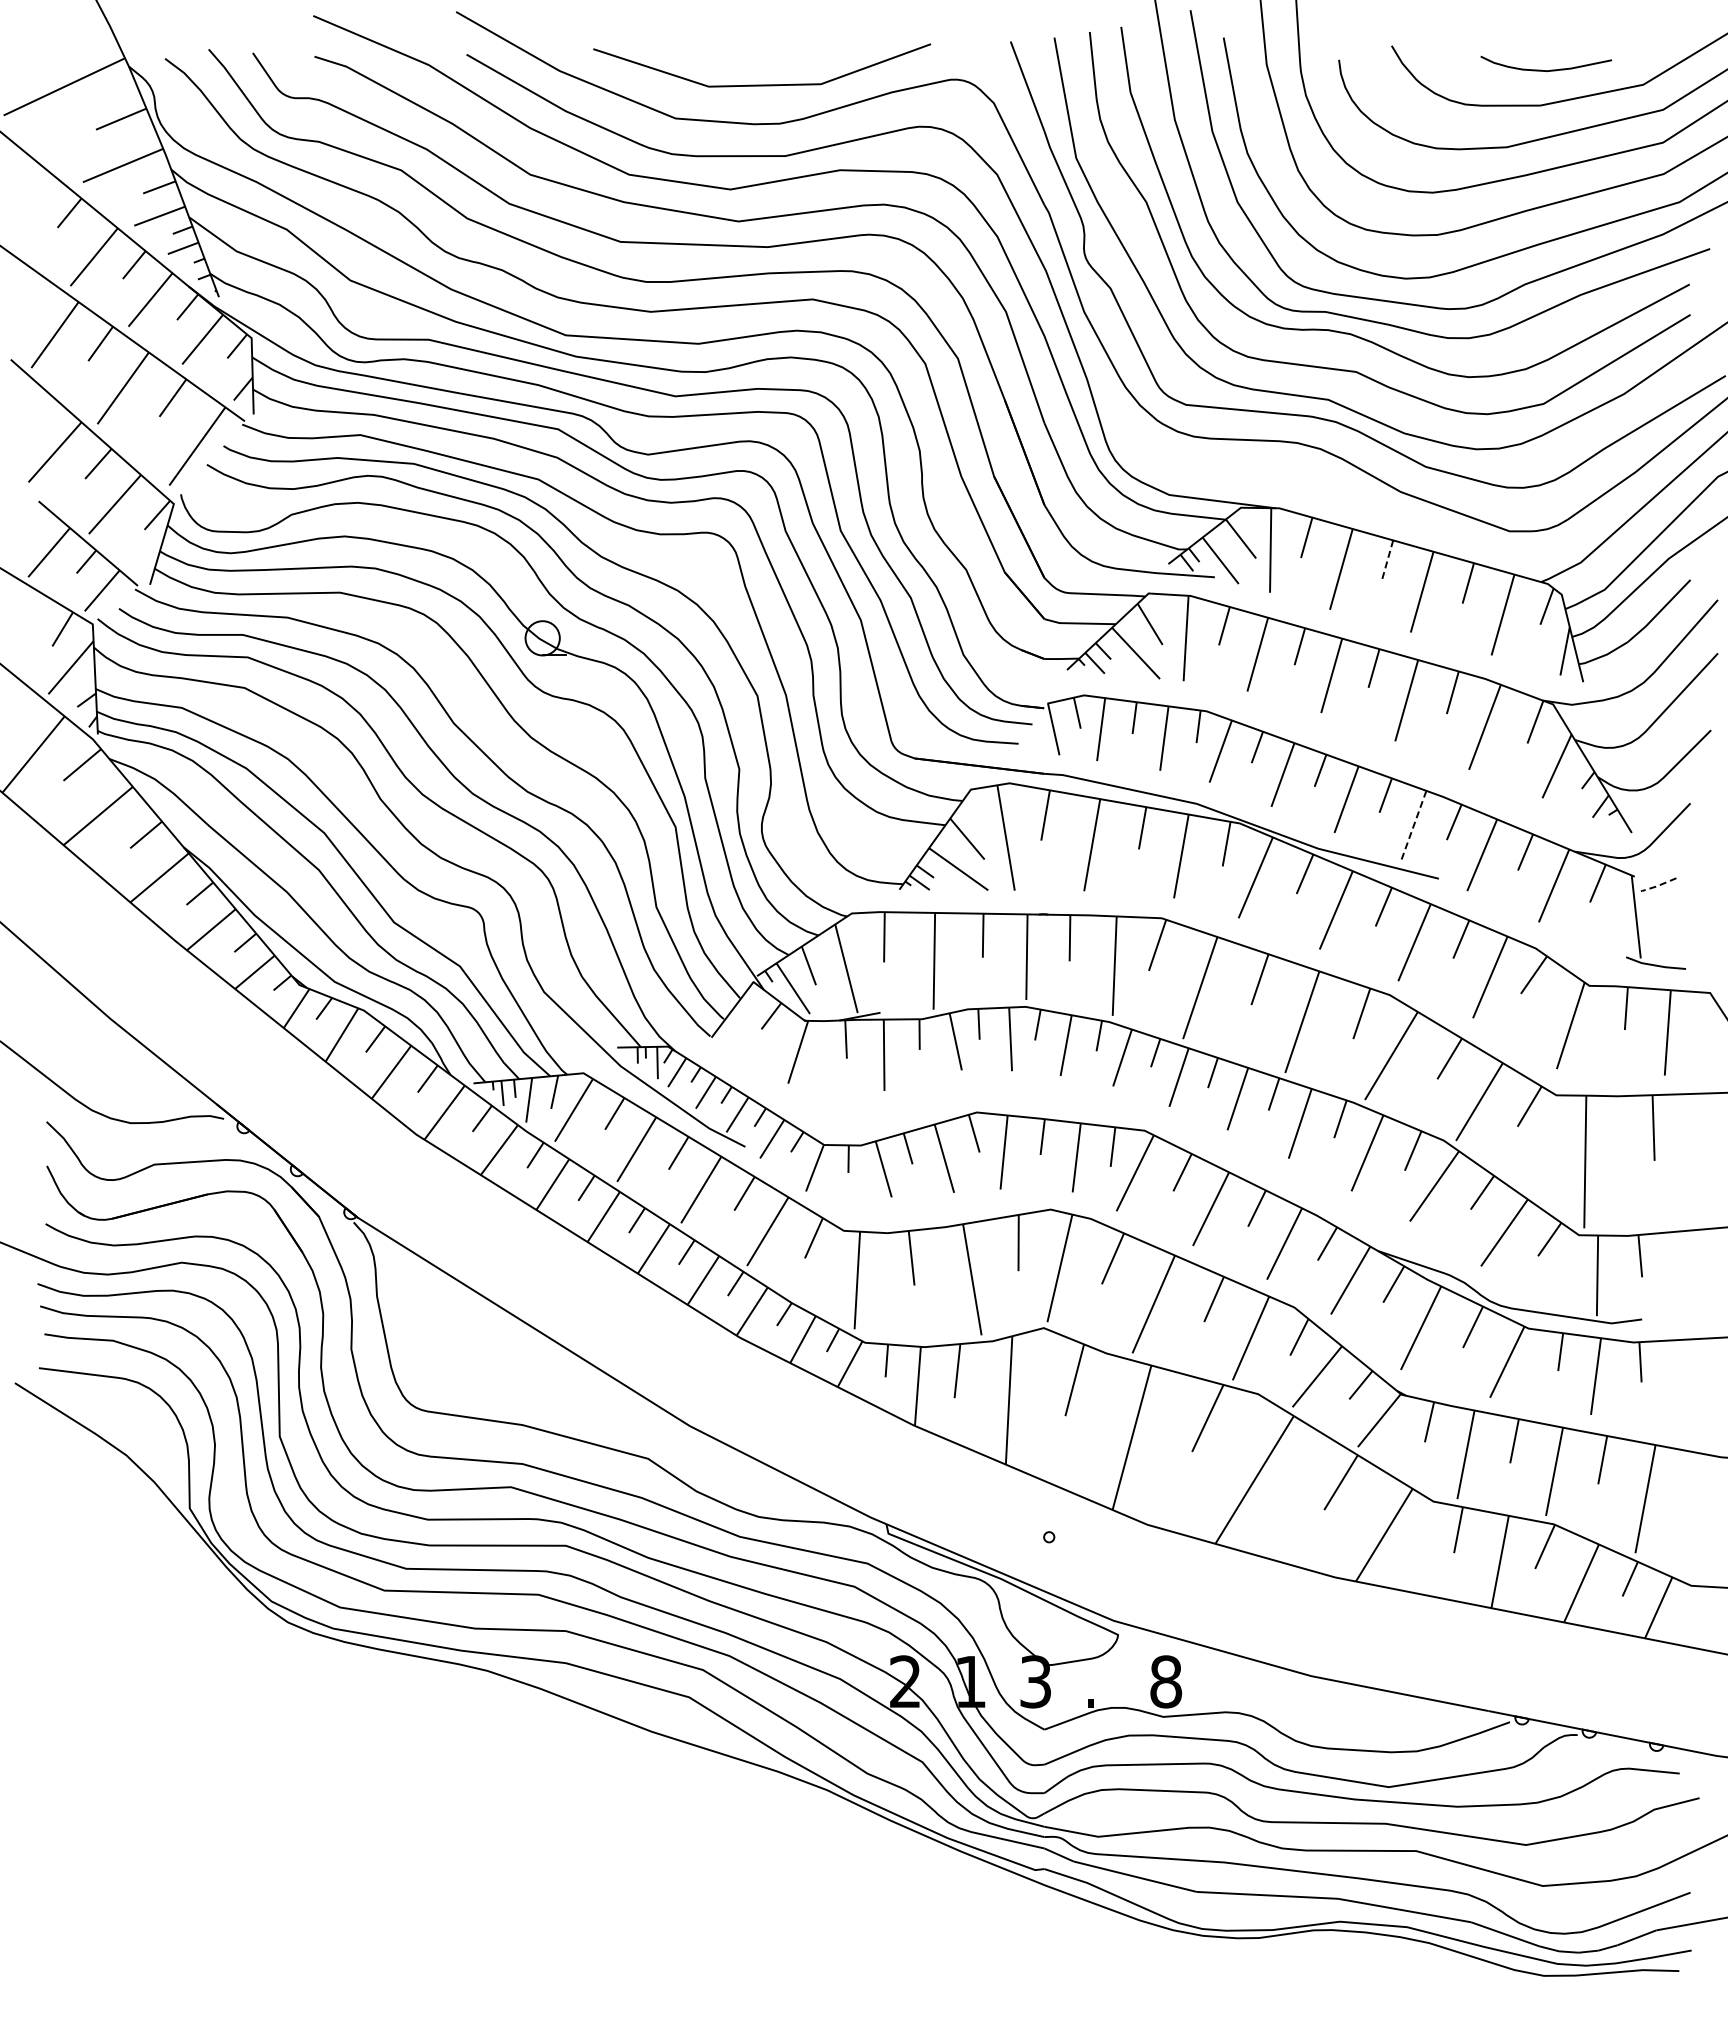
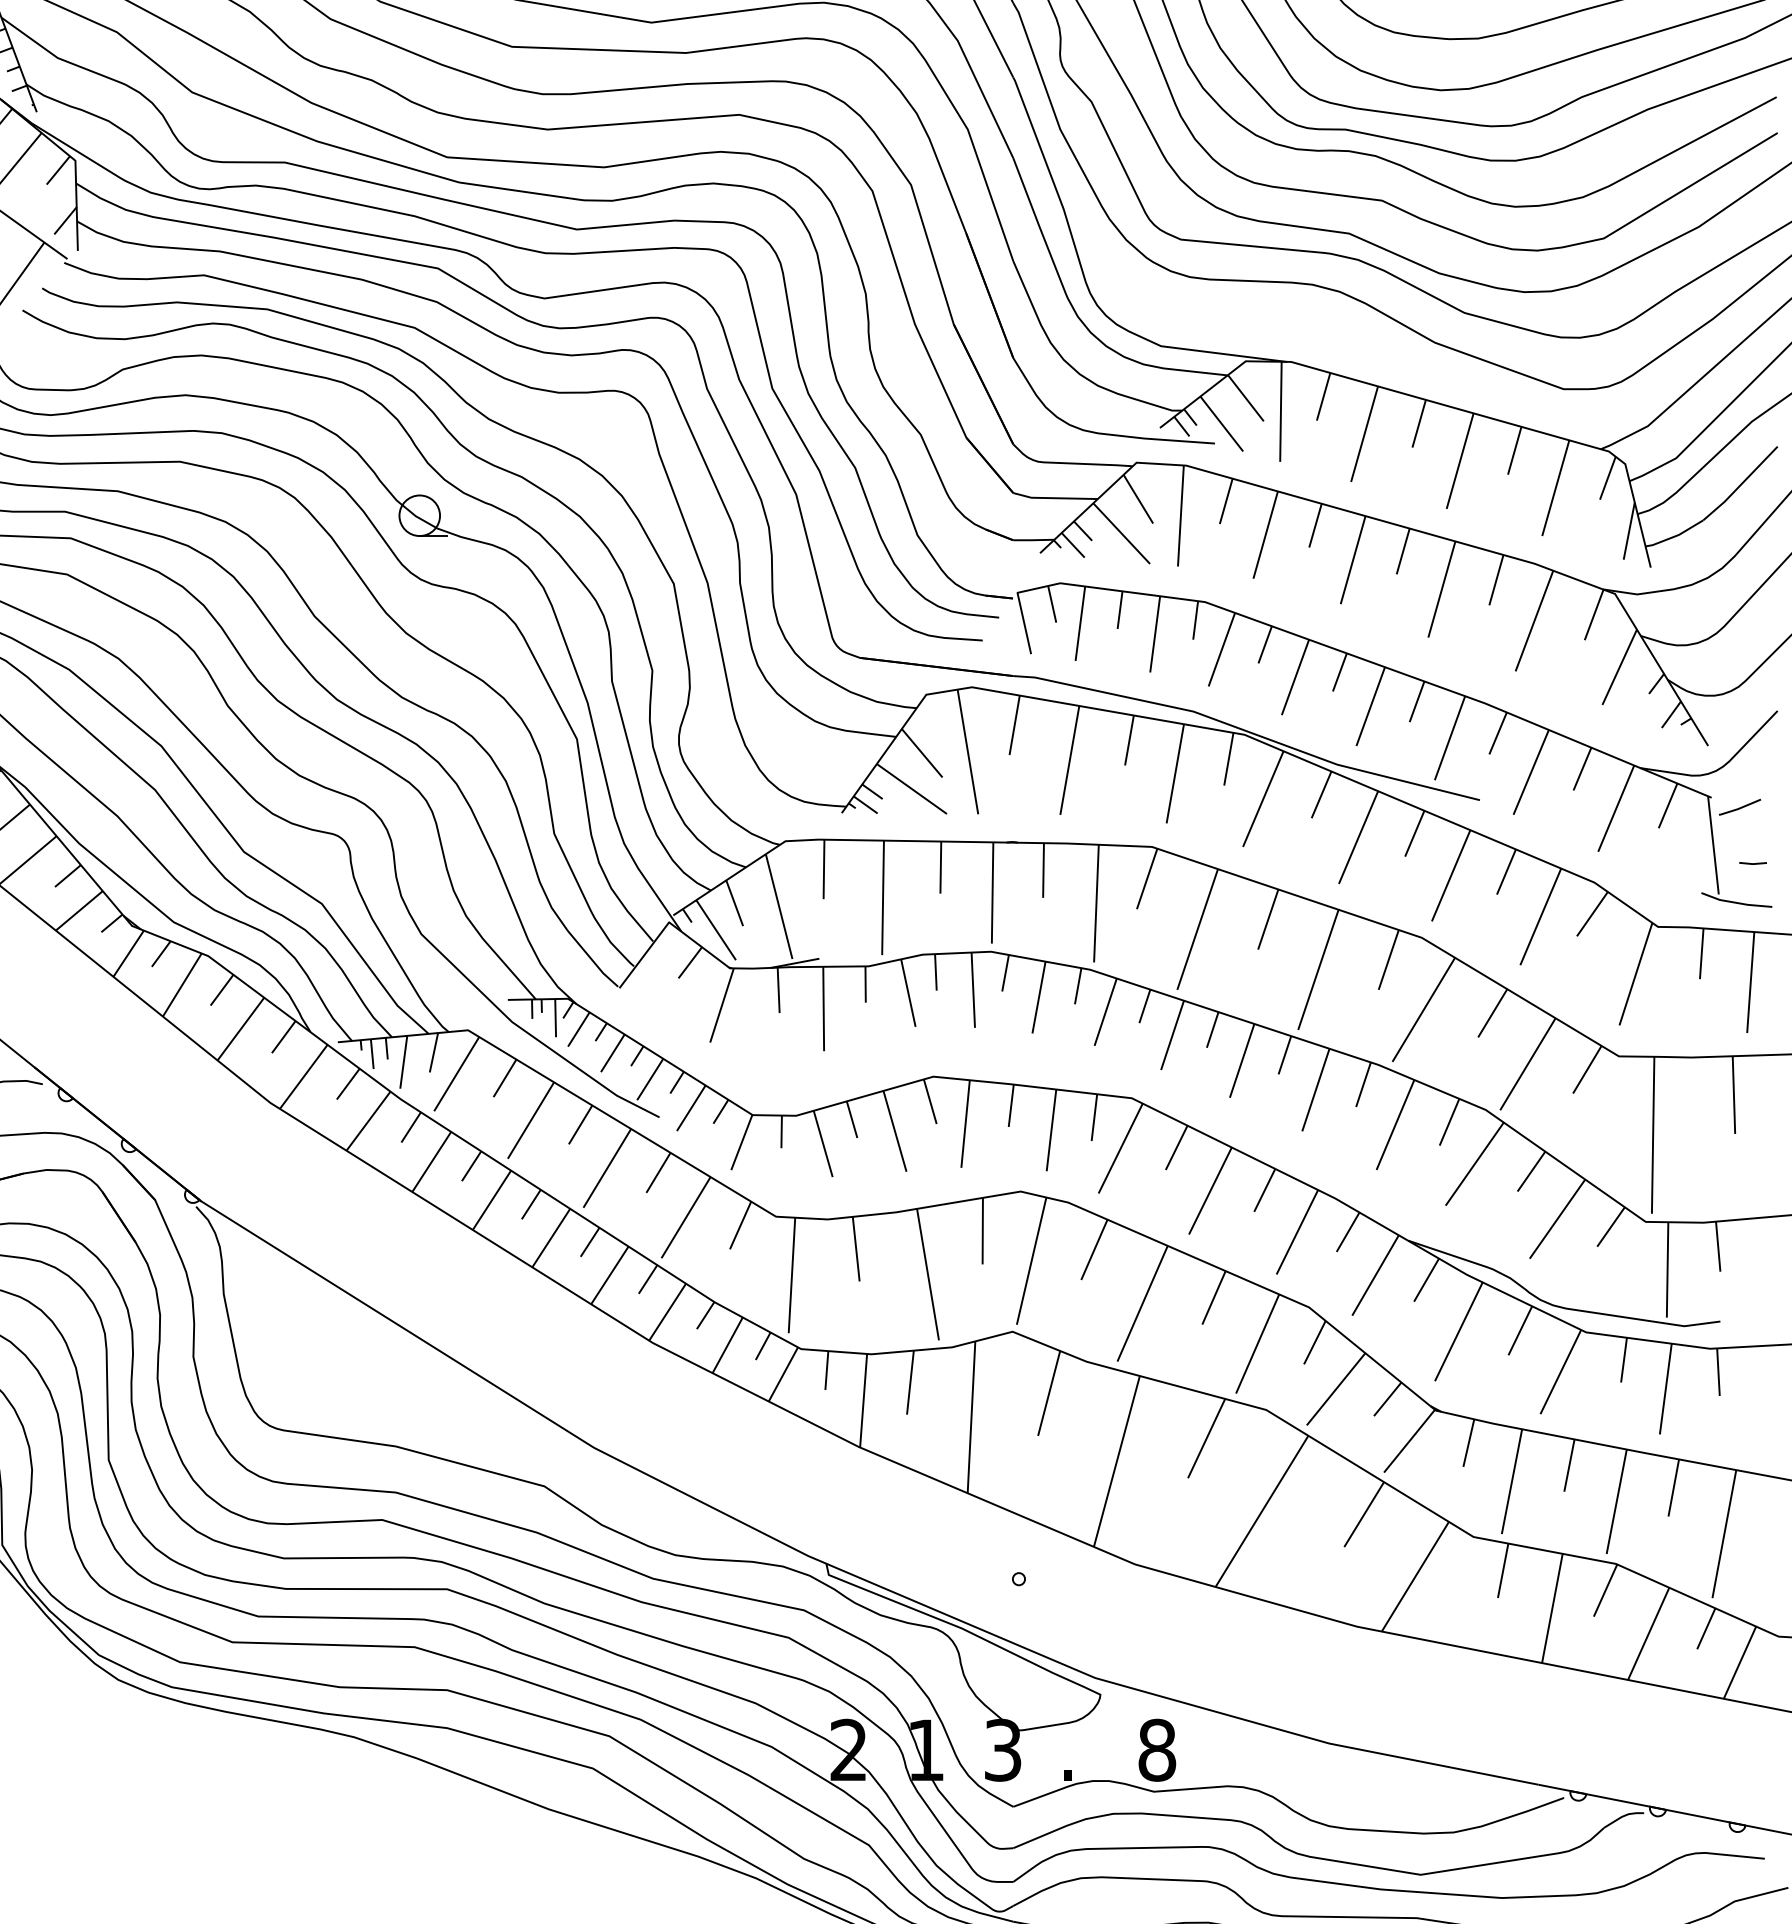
line: (1387, 560) -> (1419, 423), dashed -> solid
line: (1413, 826) -> (1449, 738), dashed -> solid
line: (1657, 886) -> (1738, 809), dashed -> solid
line: (1669, 931) -> (1752, 862), added

